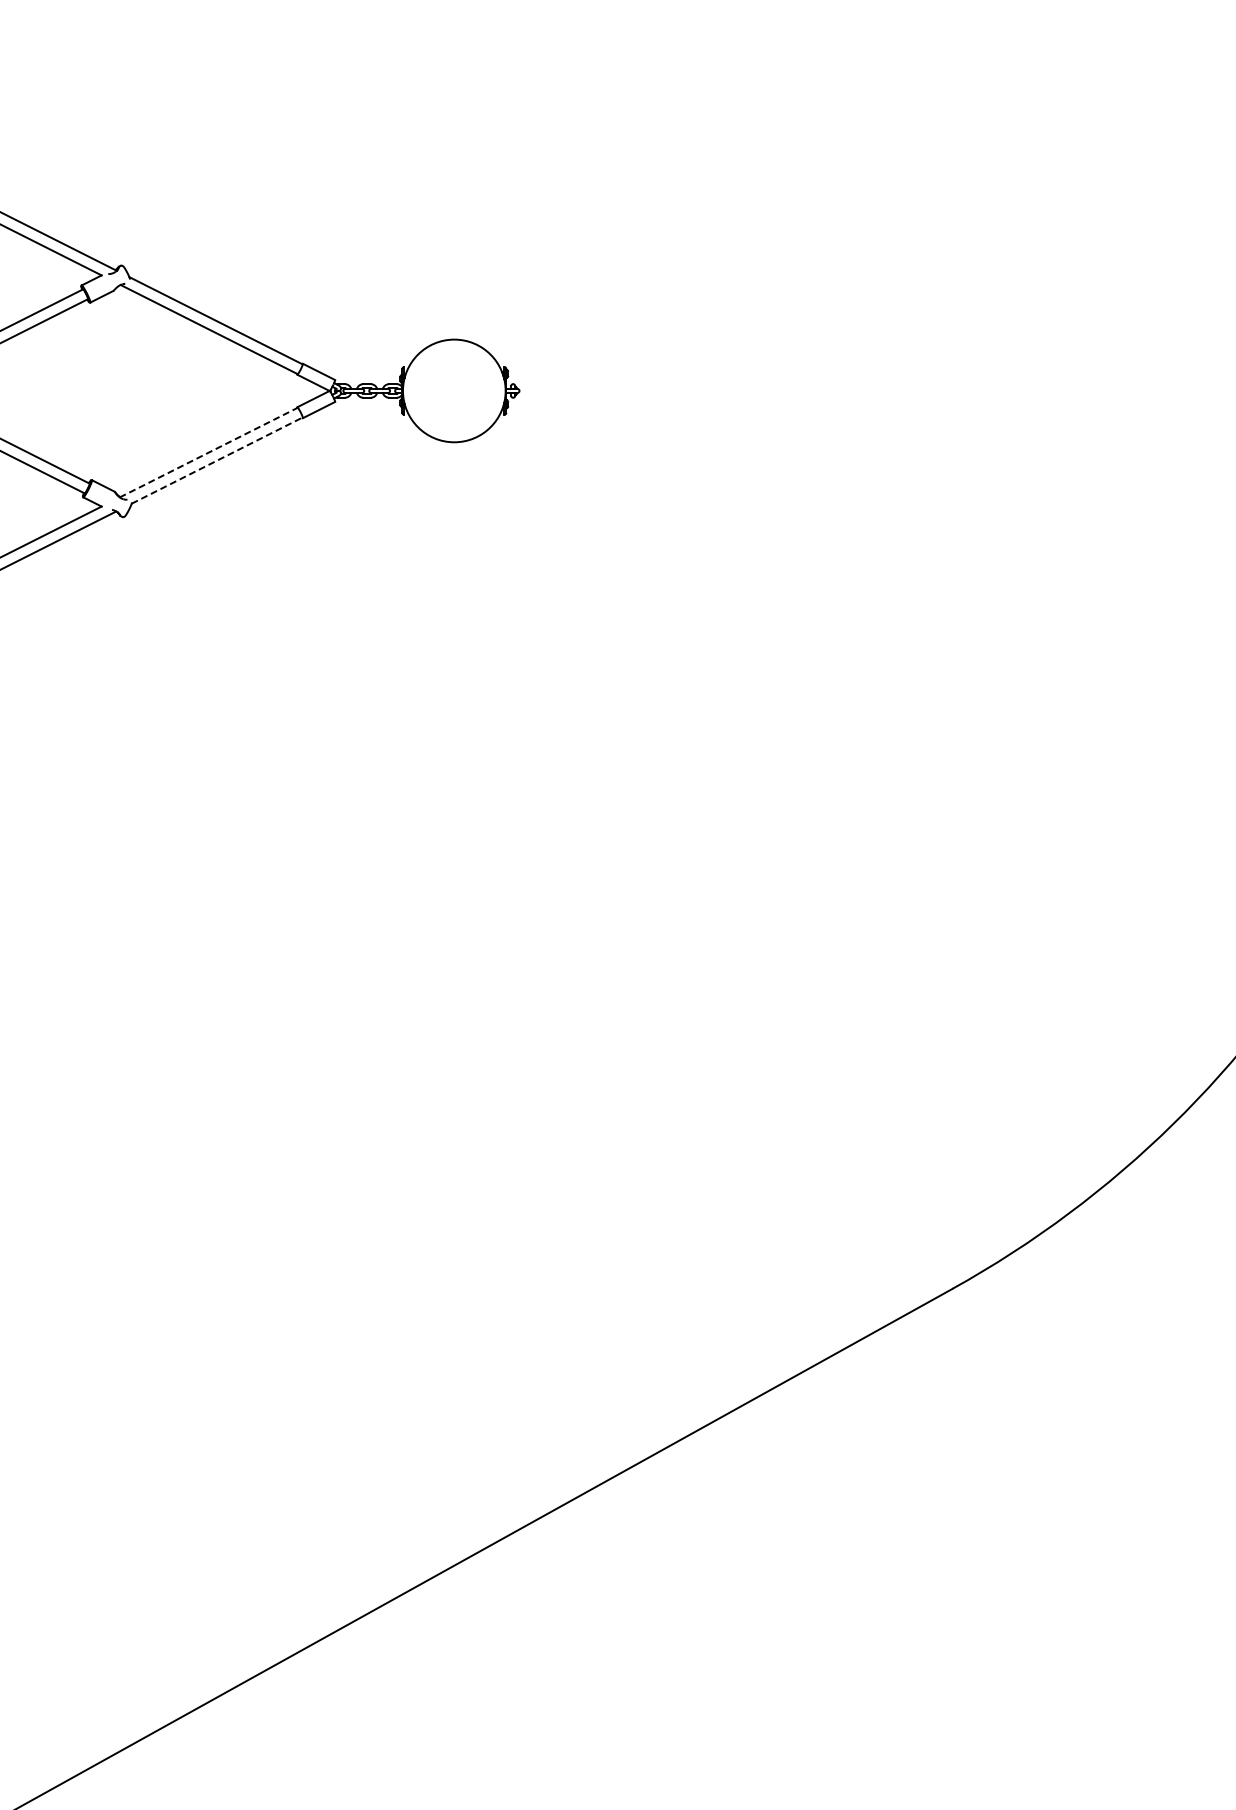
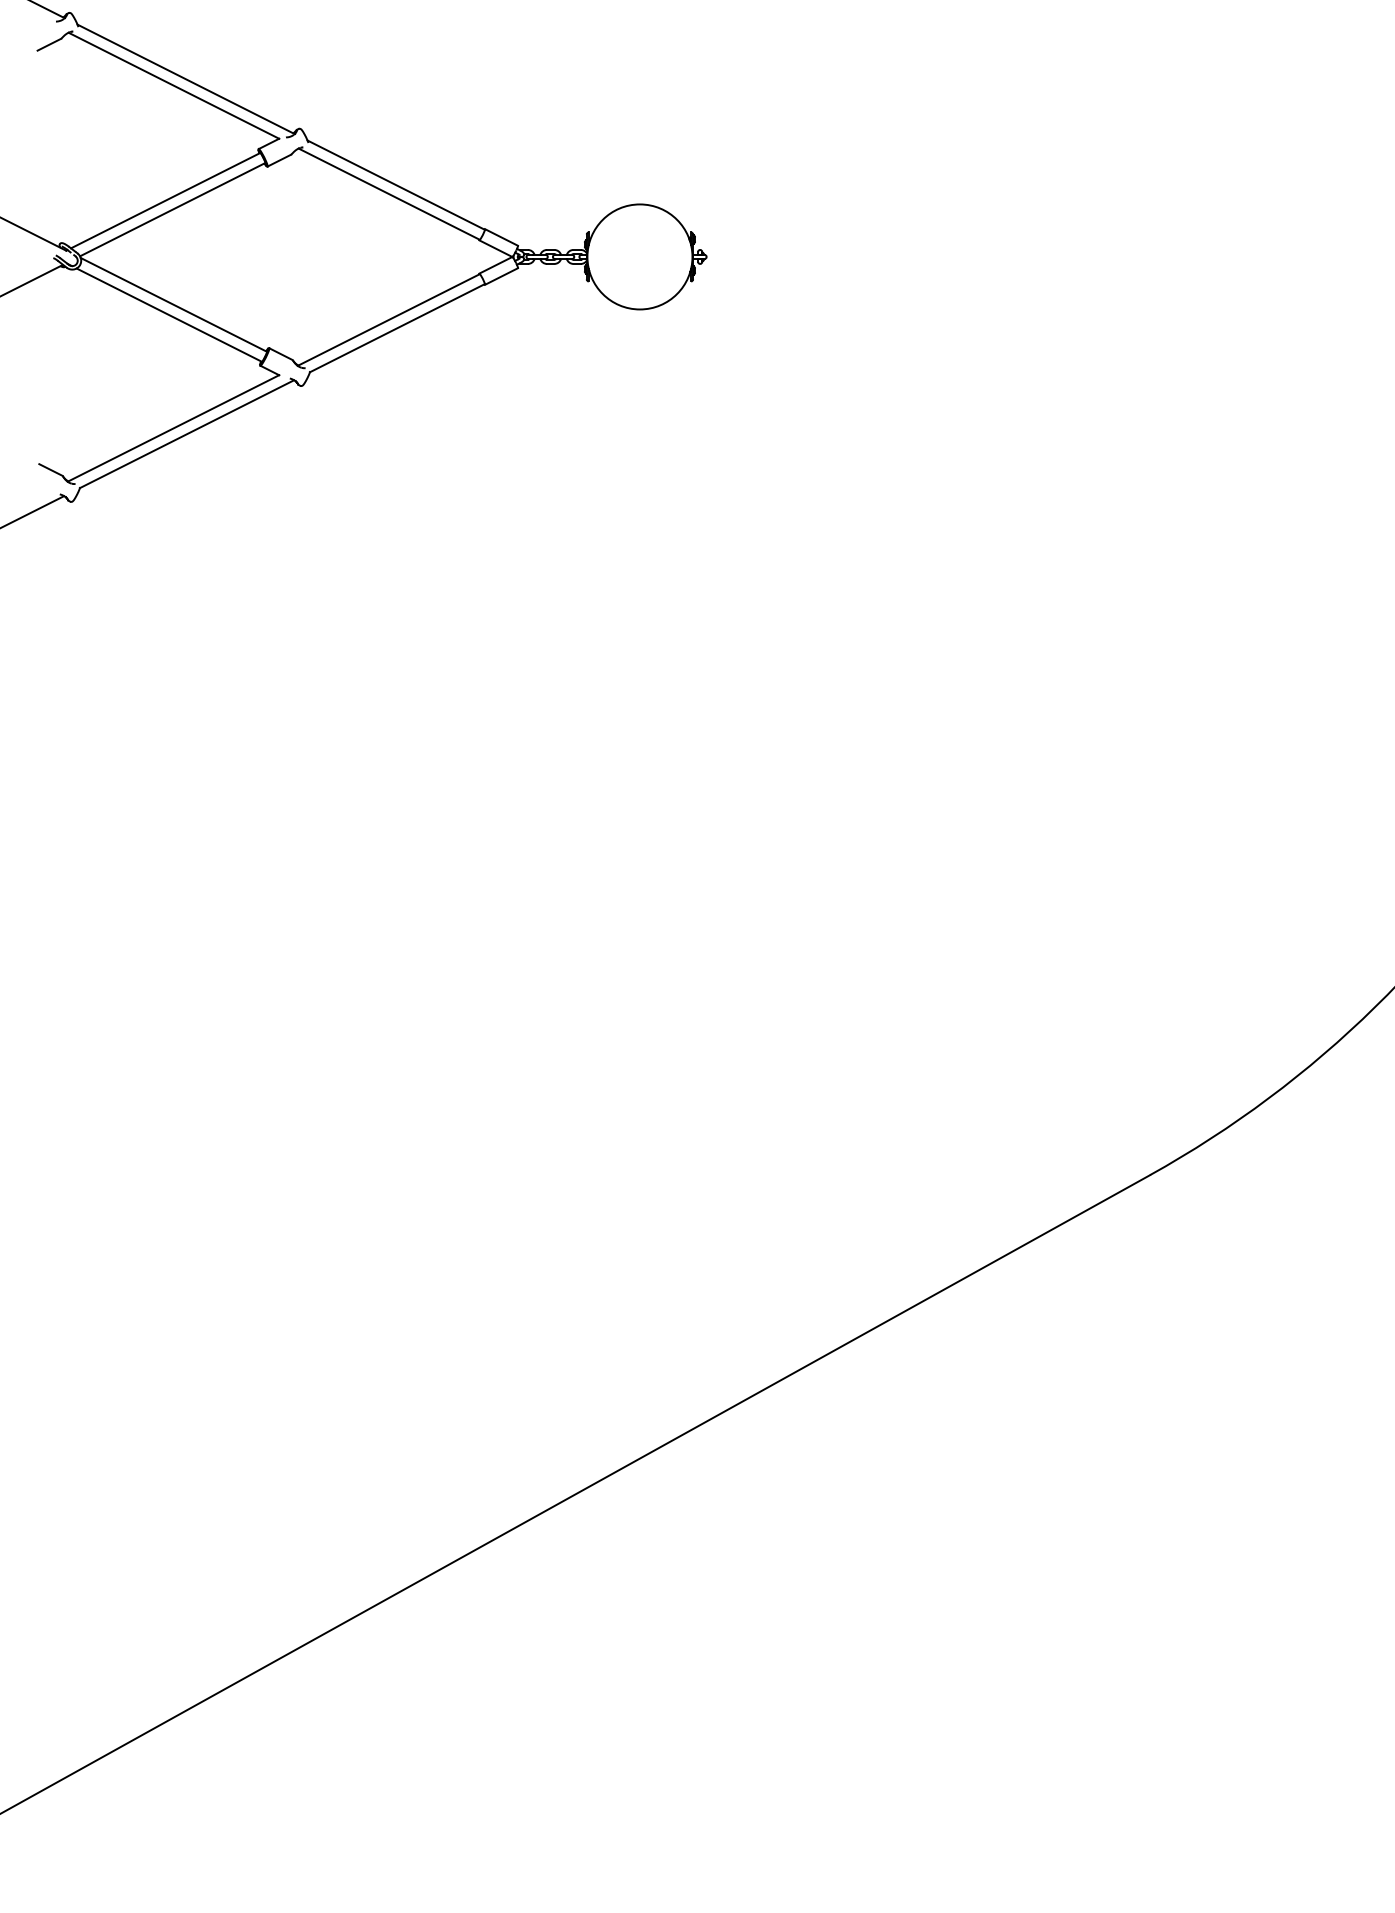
line: (208, 453) -> (388, 320), dashed -> solid
line: (217, 460) -> (397, 328), dashed -> solid

